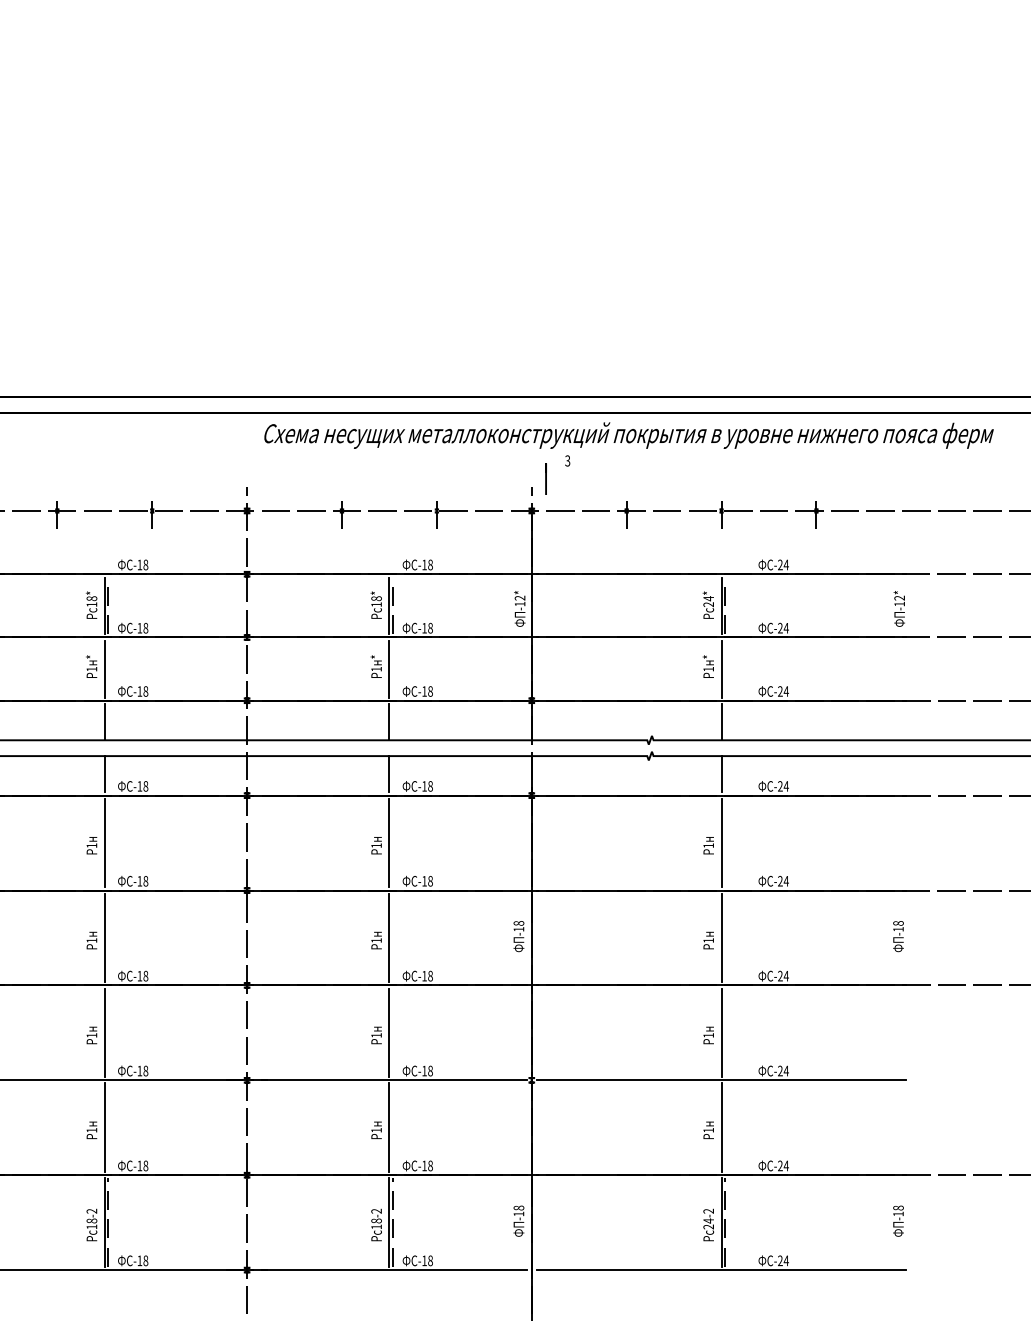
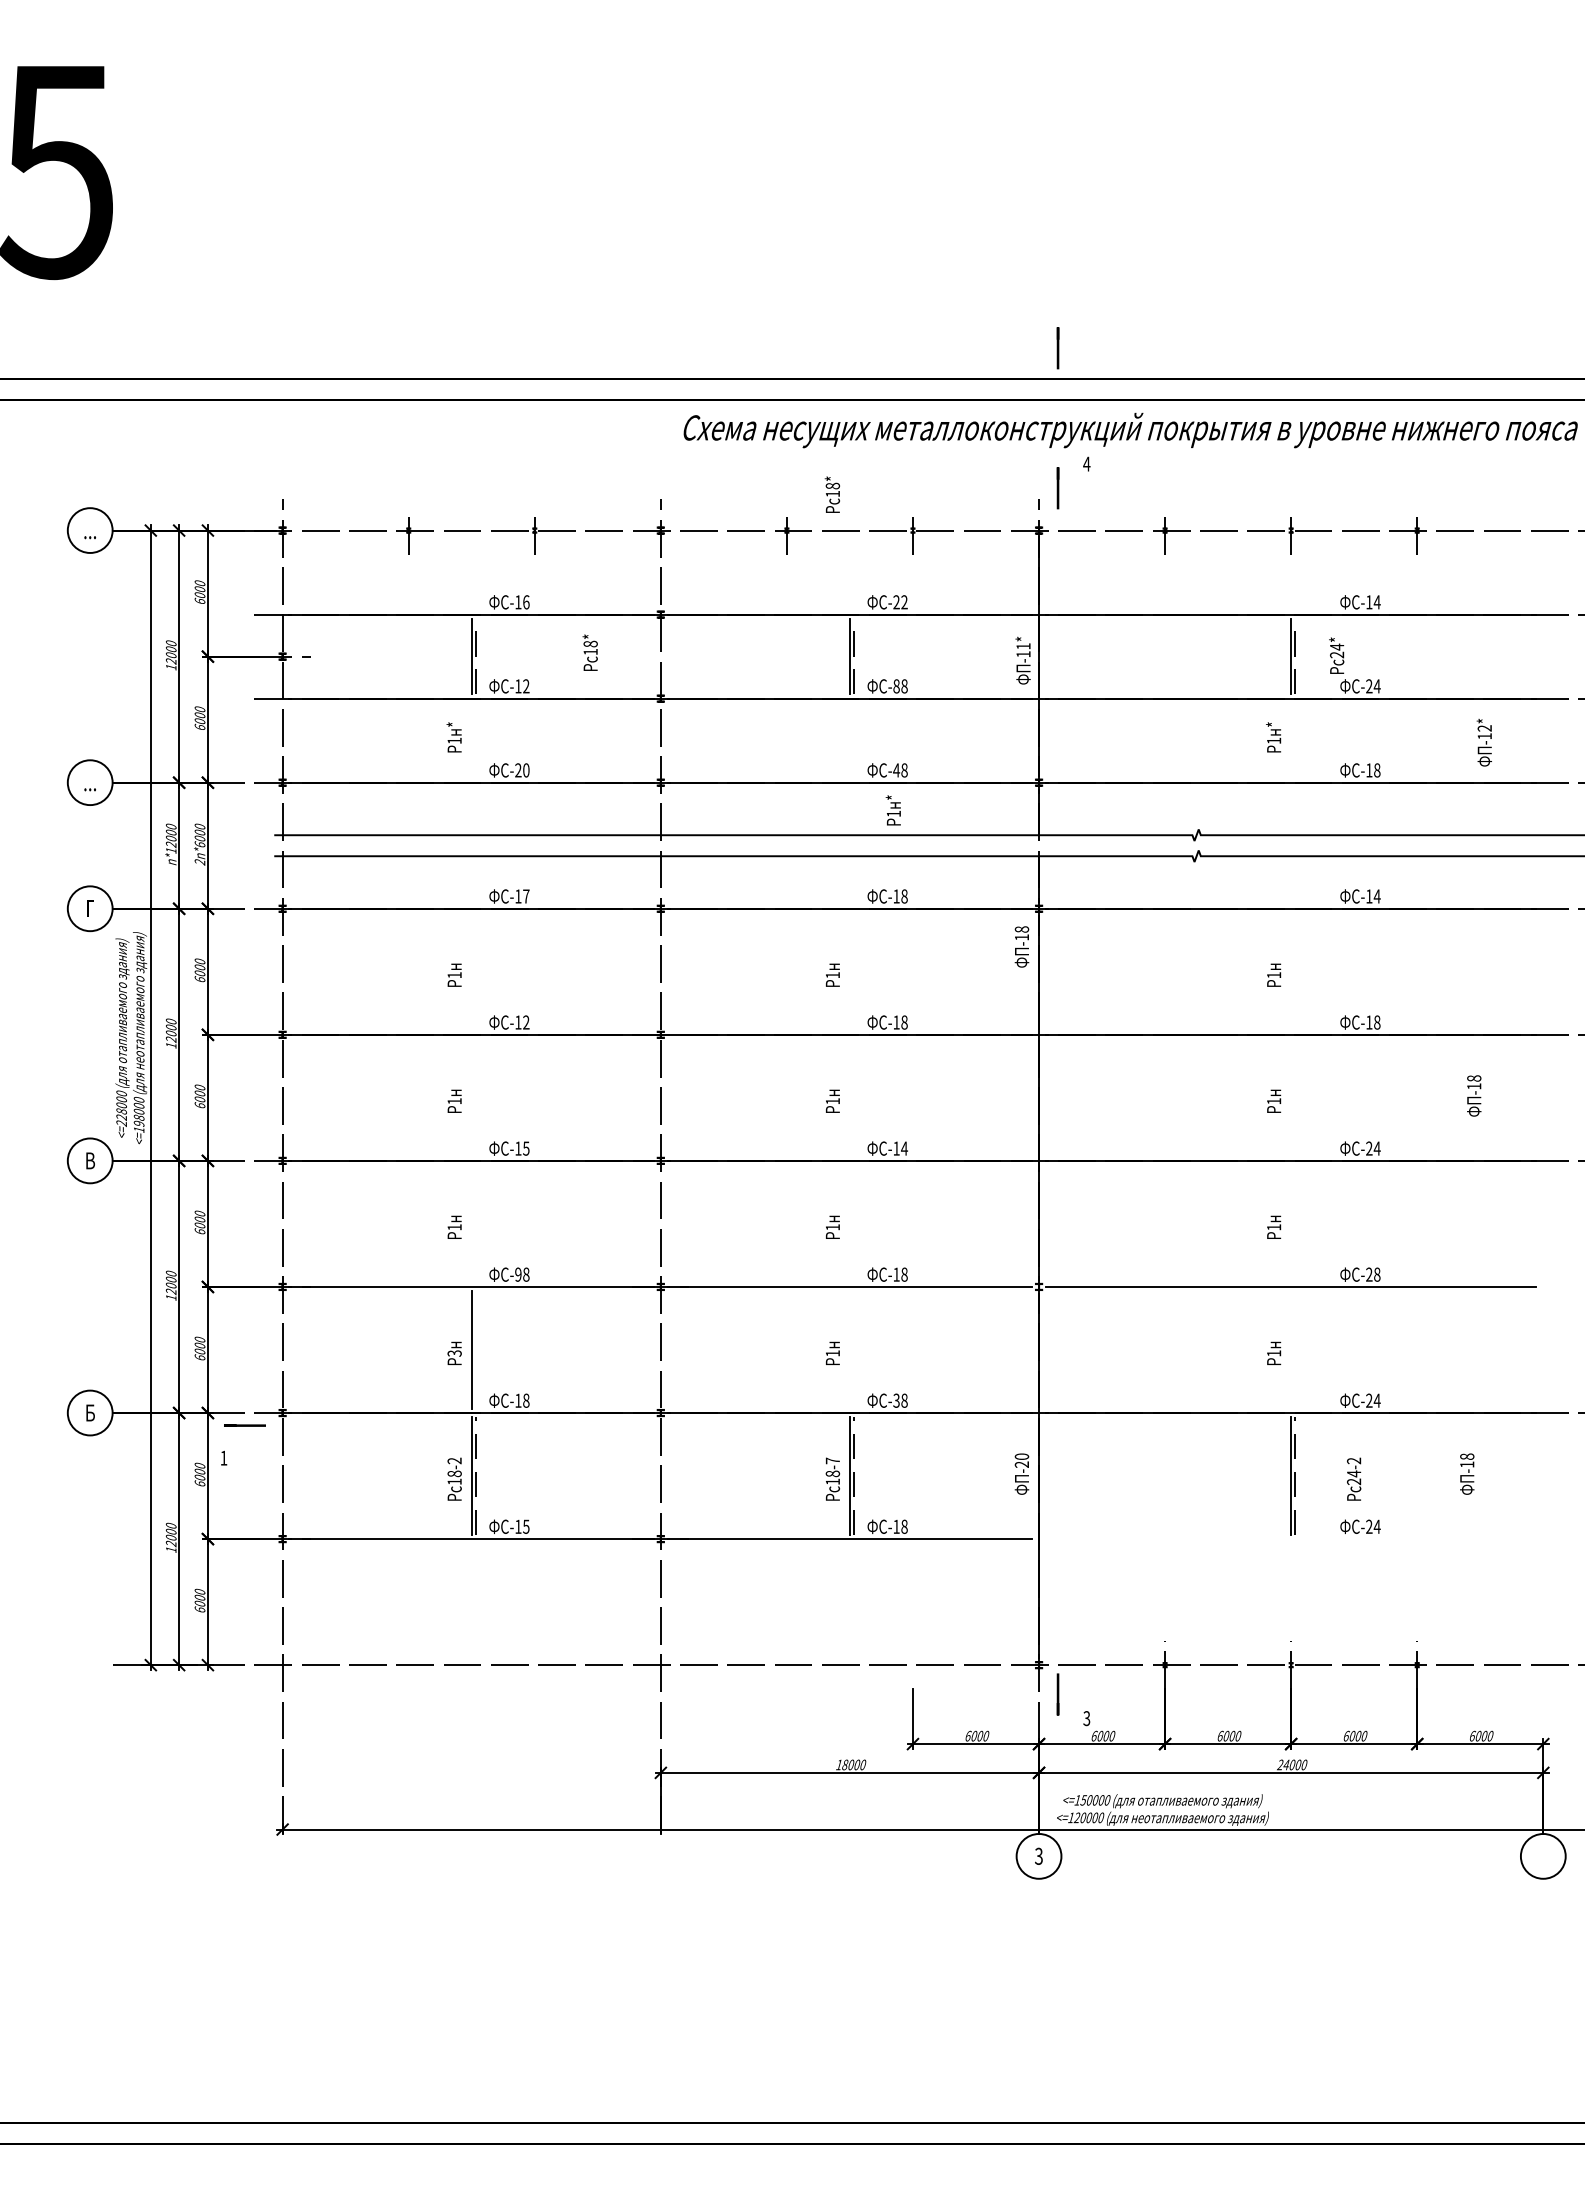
line: (545, 373) -> (1057, 348), added
text: (567, 460) -> (1086, 463), 3 -> 4
text: (145, 565) -> (526, 602), -18 -> -16
text: (427, 565) -> (900, 602), -18 -> -22
text: (780, 565) -> (1369, 602), -24 -> -14
text: (520, 598) -> (1023, 646), -12* -> -11*
text: (91, 605) -> (589, 652), moved
text: (375, 605) -> (831, 494), moved
text: (708, 605) -> (1336, 655), moved
text: (898, 608) -> (1483, 742), moved
text: (145, 628) -> (526, 686), -18 -> -12
text: (424, 628) -> (896, 686), -18 -> -88
text: (375, 666) -> (892, 810), moved
line: (104, 668) -> (471, 740), removed
line: (389, 668) -> (849, 740), removed
line: (721, 668) -> (1291, 740), removed
text: (142, 691) -> (522, 770), -18 -> -20
text: (424, 691) -> (896, 770), -18 -> -48
text: (783, 691) -> (1373, 770), -24 -> -18
line: (104, 721) -> (471, 810), removed
line: (389, 721) -> (849, 810), removed
line: (721, 721) -> (1291, 810), removed
line: (104, 774) -> (471, 880), removed
line: (389, 774) -> (849, 880), removed
line: (721, 774) -> (1291, 880), removed
text: (145, 786) -> (526, 896), -18 -> -17
text: (780, 786) -> (1369, 896), -24 -> -14
line: (104, 842) -> (471, 971), removed
line: (389, 842) -> (849, 971), removed
line: (721, 842) -> (1291, 971), removed
text: (145, 881) -> (526, 1022), -18 -> -12
text: (783, 881) -> (1373, 1022), -24 -> -18
text: (518, 936) -> (1021, 946), moved
text: (898, 936) -> (1474, 1095), moved
line: (104, 937) -> (471, 1097), removed
line: (389, 937) -> (849, 1097), removed
line: (721, 937) -> (1291, 1097), removed
text: (145, 976) -> (526, 1148), -18 -> -15
text: (430, 976) -> (904, 1148), -18 -> -14
line: (104, 1032) -> (471, 1223), removed
line: (389, 1032) -> (849, 1223), removed
line: (721, 1032) -> (1291, 1223), removed
text: (139, 1070) -> (518, 1274), -18 -> -98
text: (785, 1070) -> (1376, 1274), -24 -> -28
line: (389, 1127) -> (849, 1349), removed
line: (721, 1127) -> (1291, 1349), removed
text: (91, 1130) -> (454, 1353), 1 -> 3
text: (424, 1165) -> (896, 1400), -18 -> -38
text: (376, 1210) -> (832, 1460), c18-2 -> c18-7
text: (518, 1210) -> (1021, 1460), -18 -> -20
text: (898, 1220) -> (1467, 1473), moved
text: (709, 1224) -> (1354, 1478), moved
text: (145, 1260) -> (526, 1526), -18 -> -15
line: (721, 1270) -> (1290, 1539), removed

